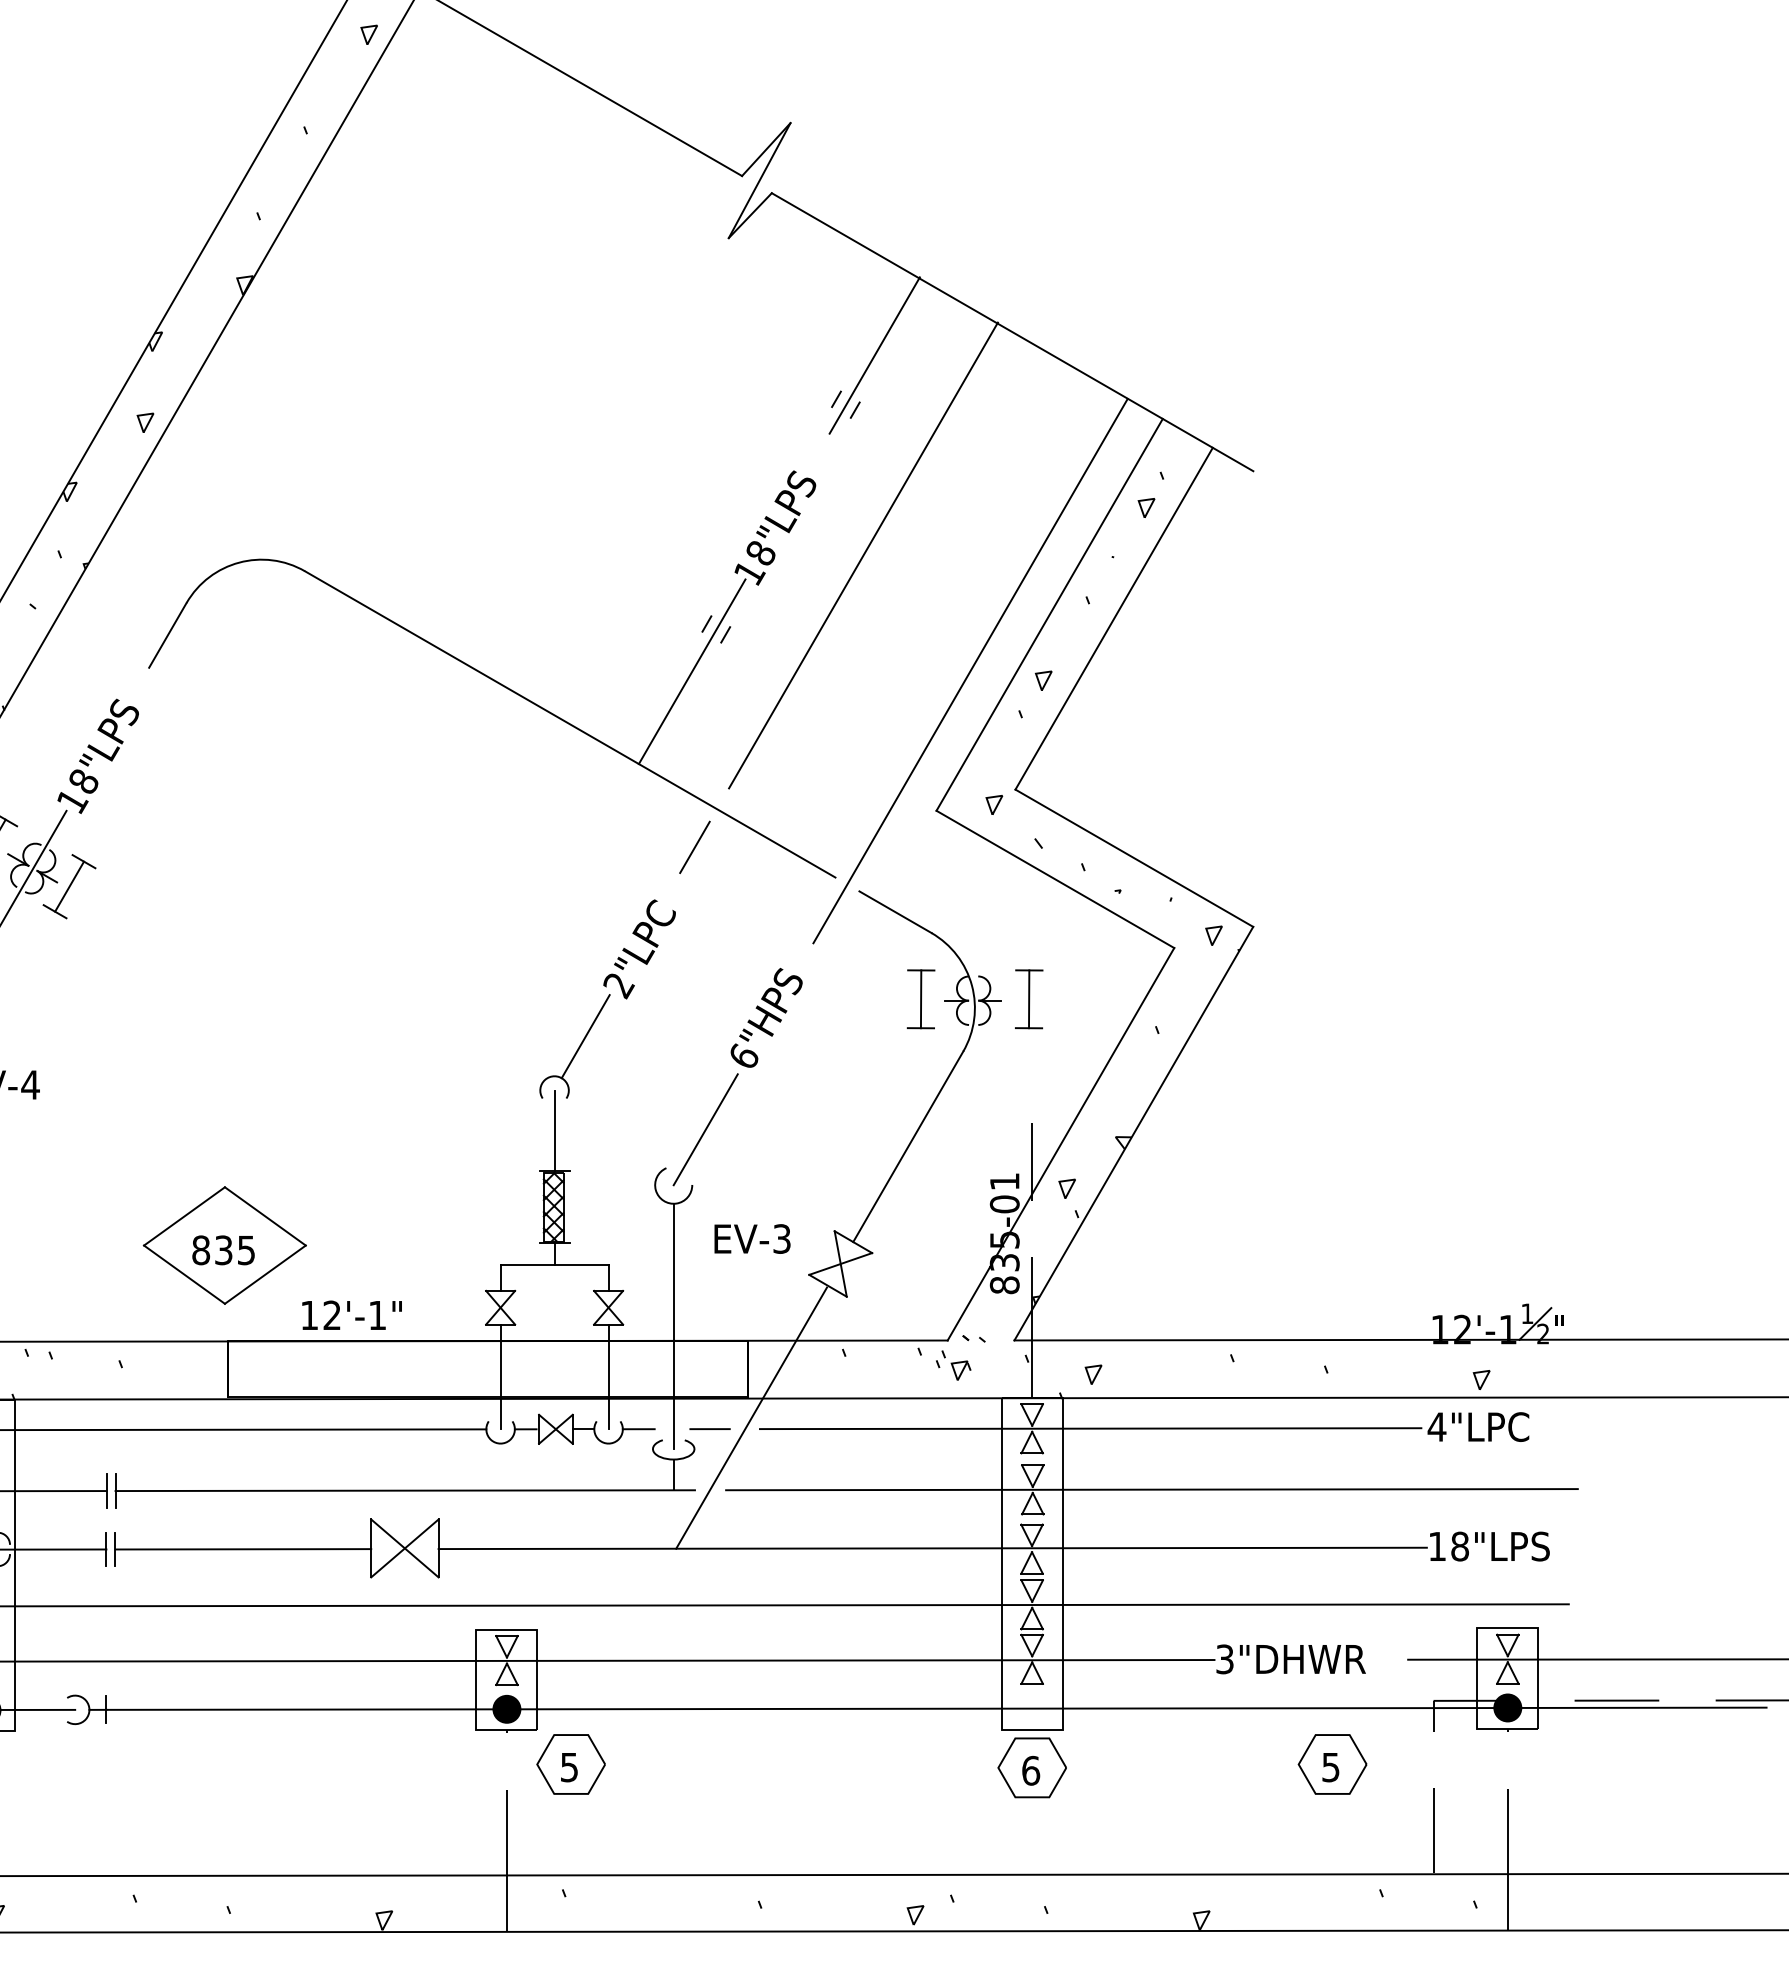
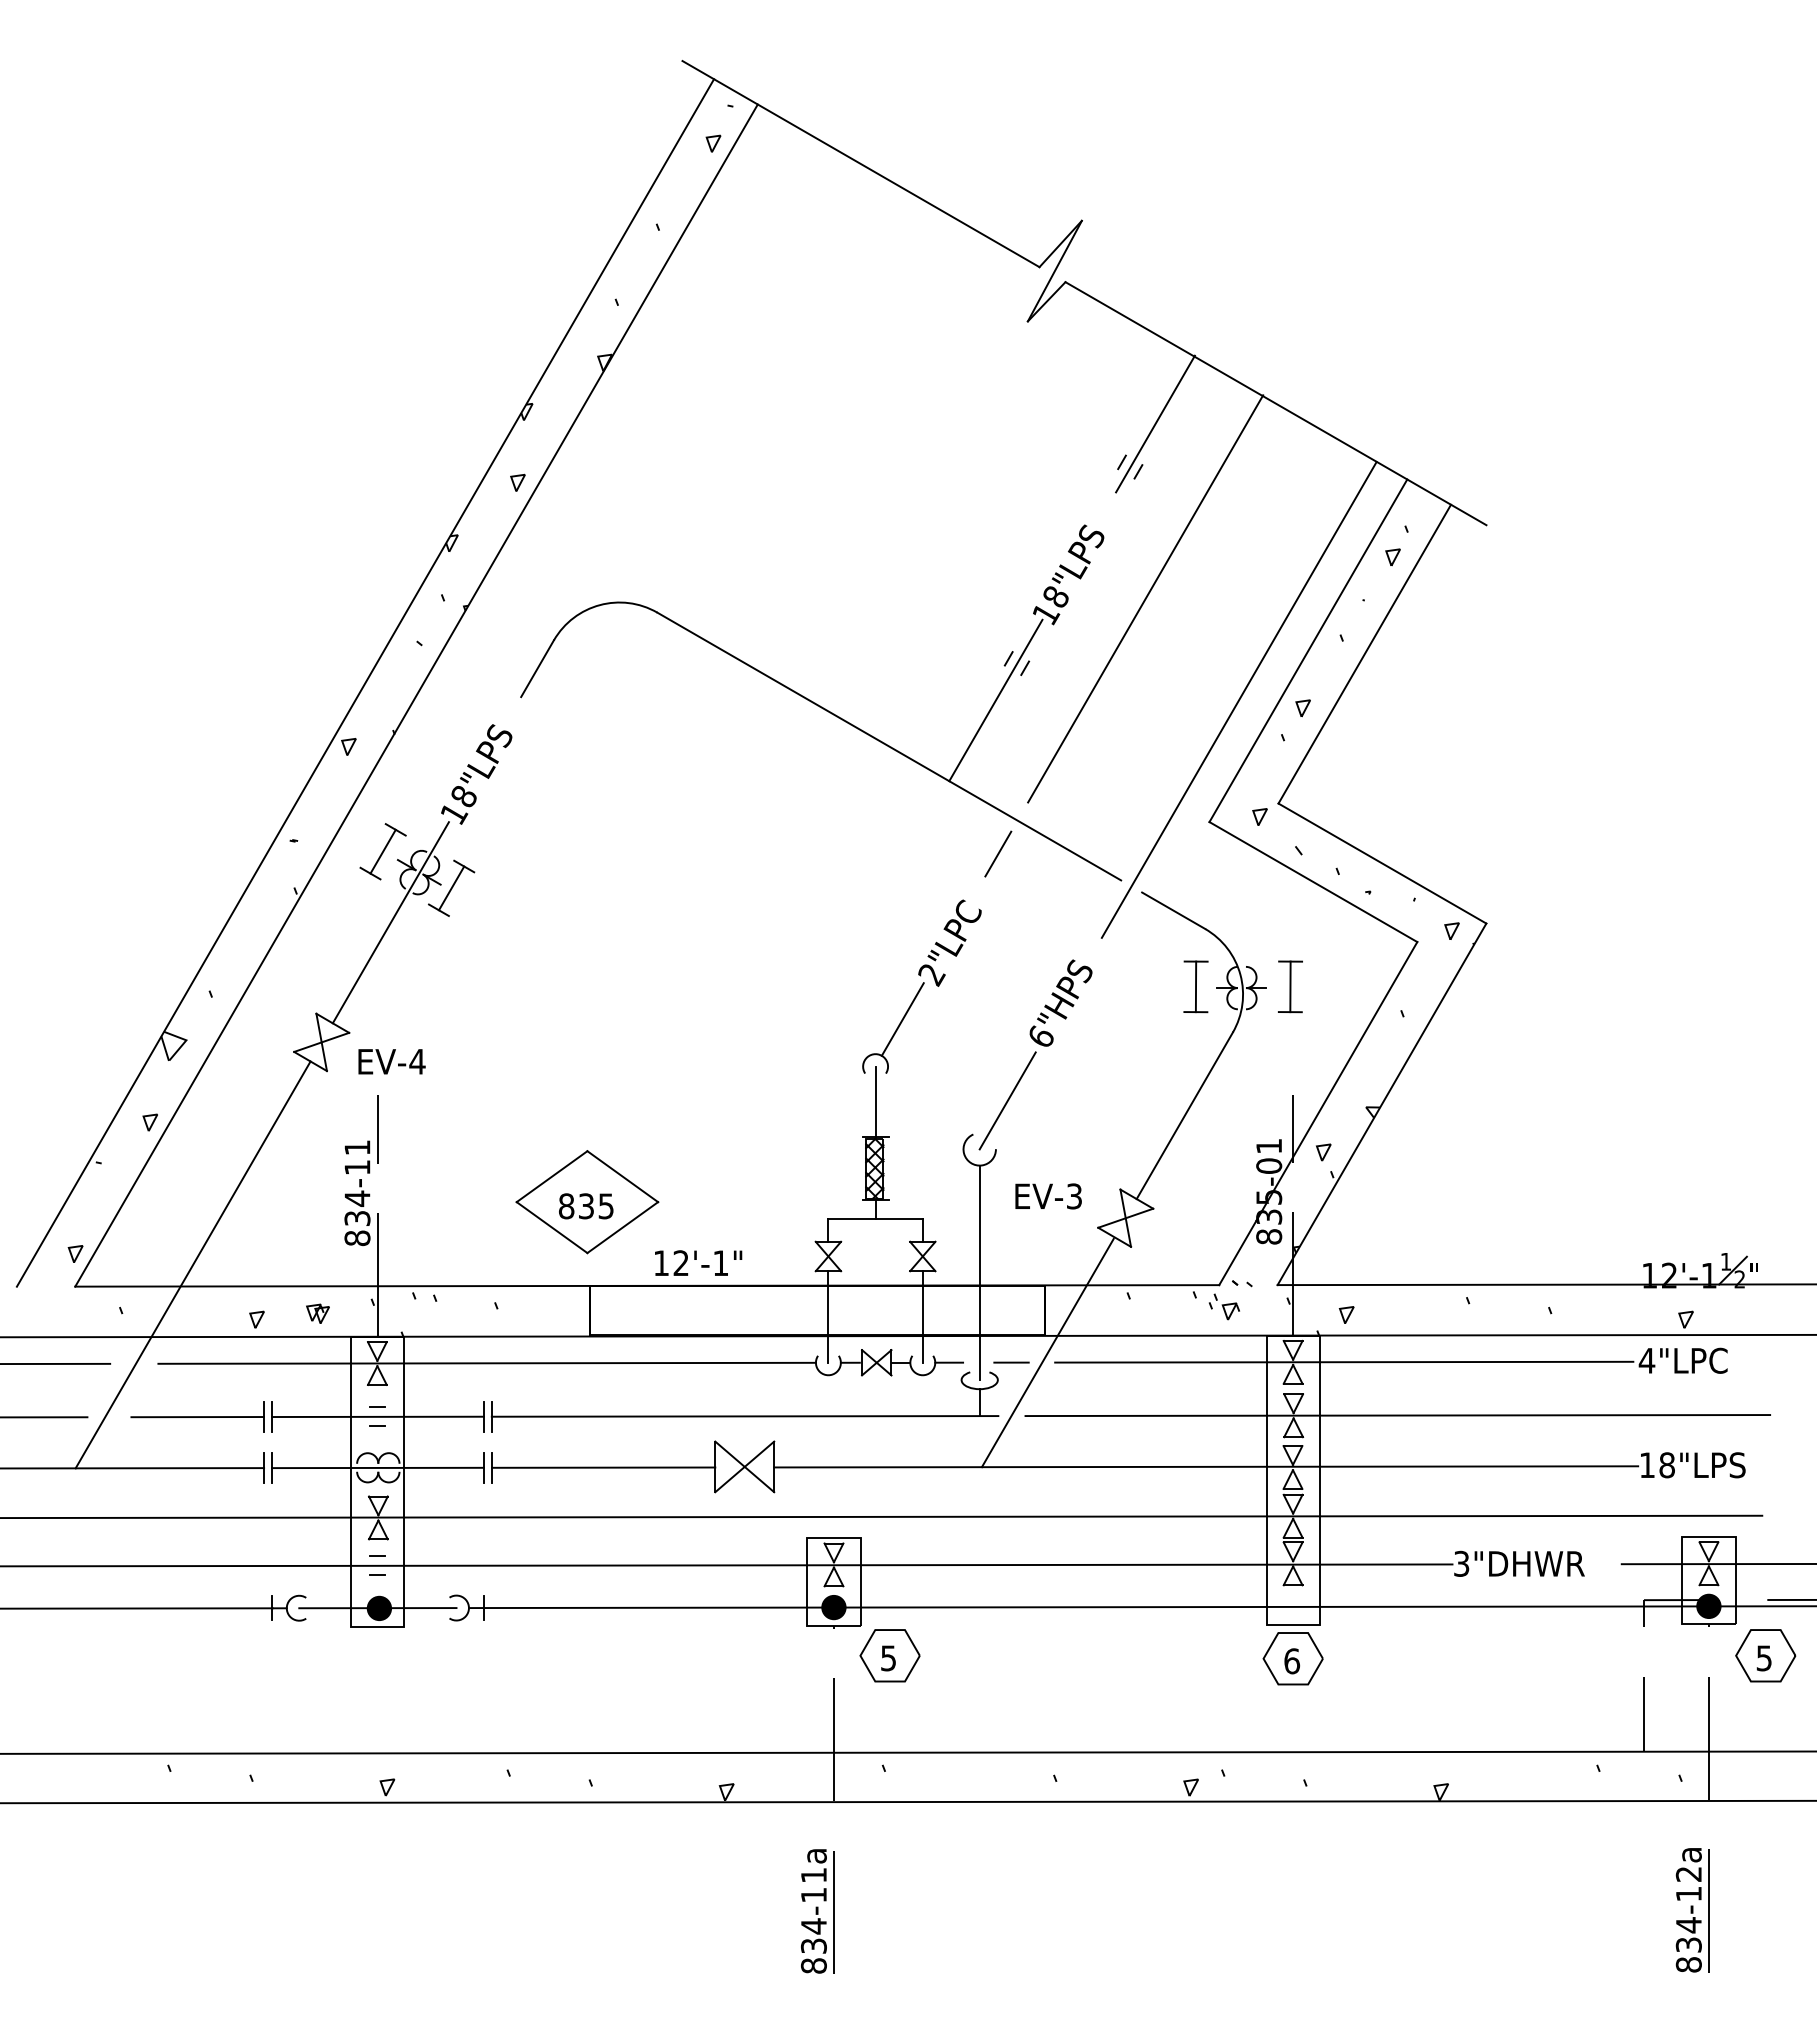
part: (1332, 1764) -> (1765, 1655), moved

